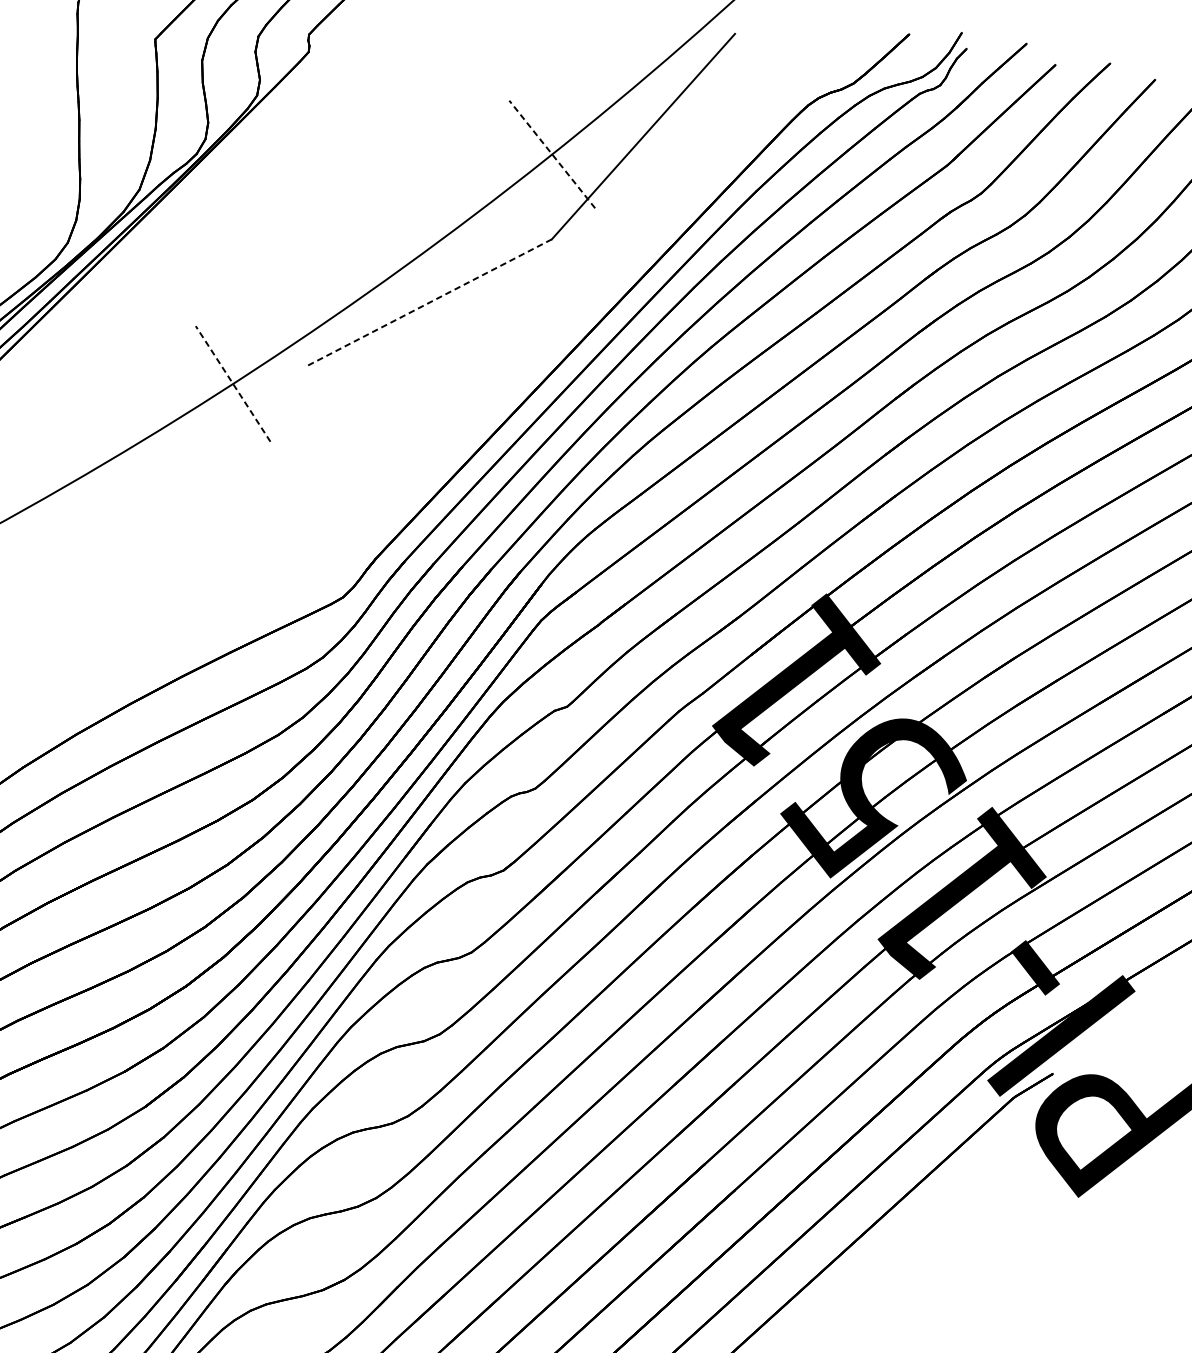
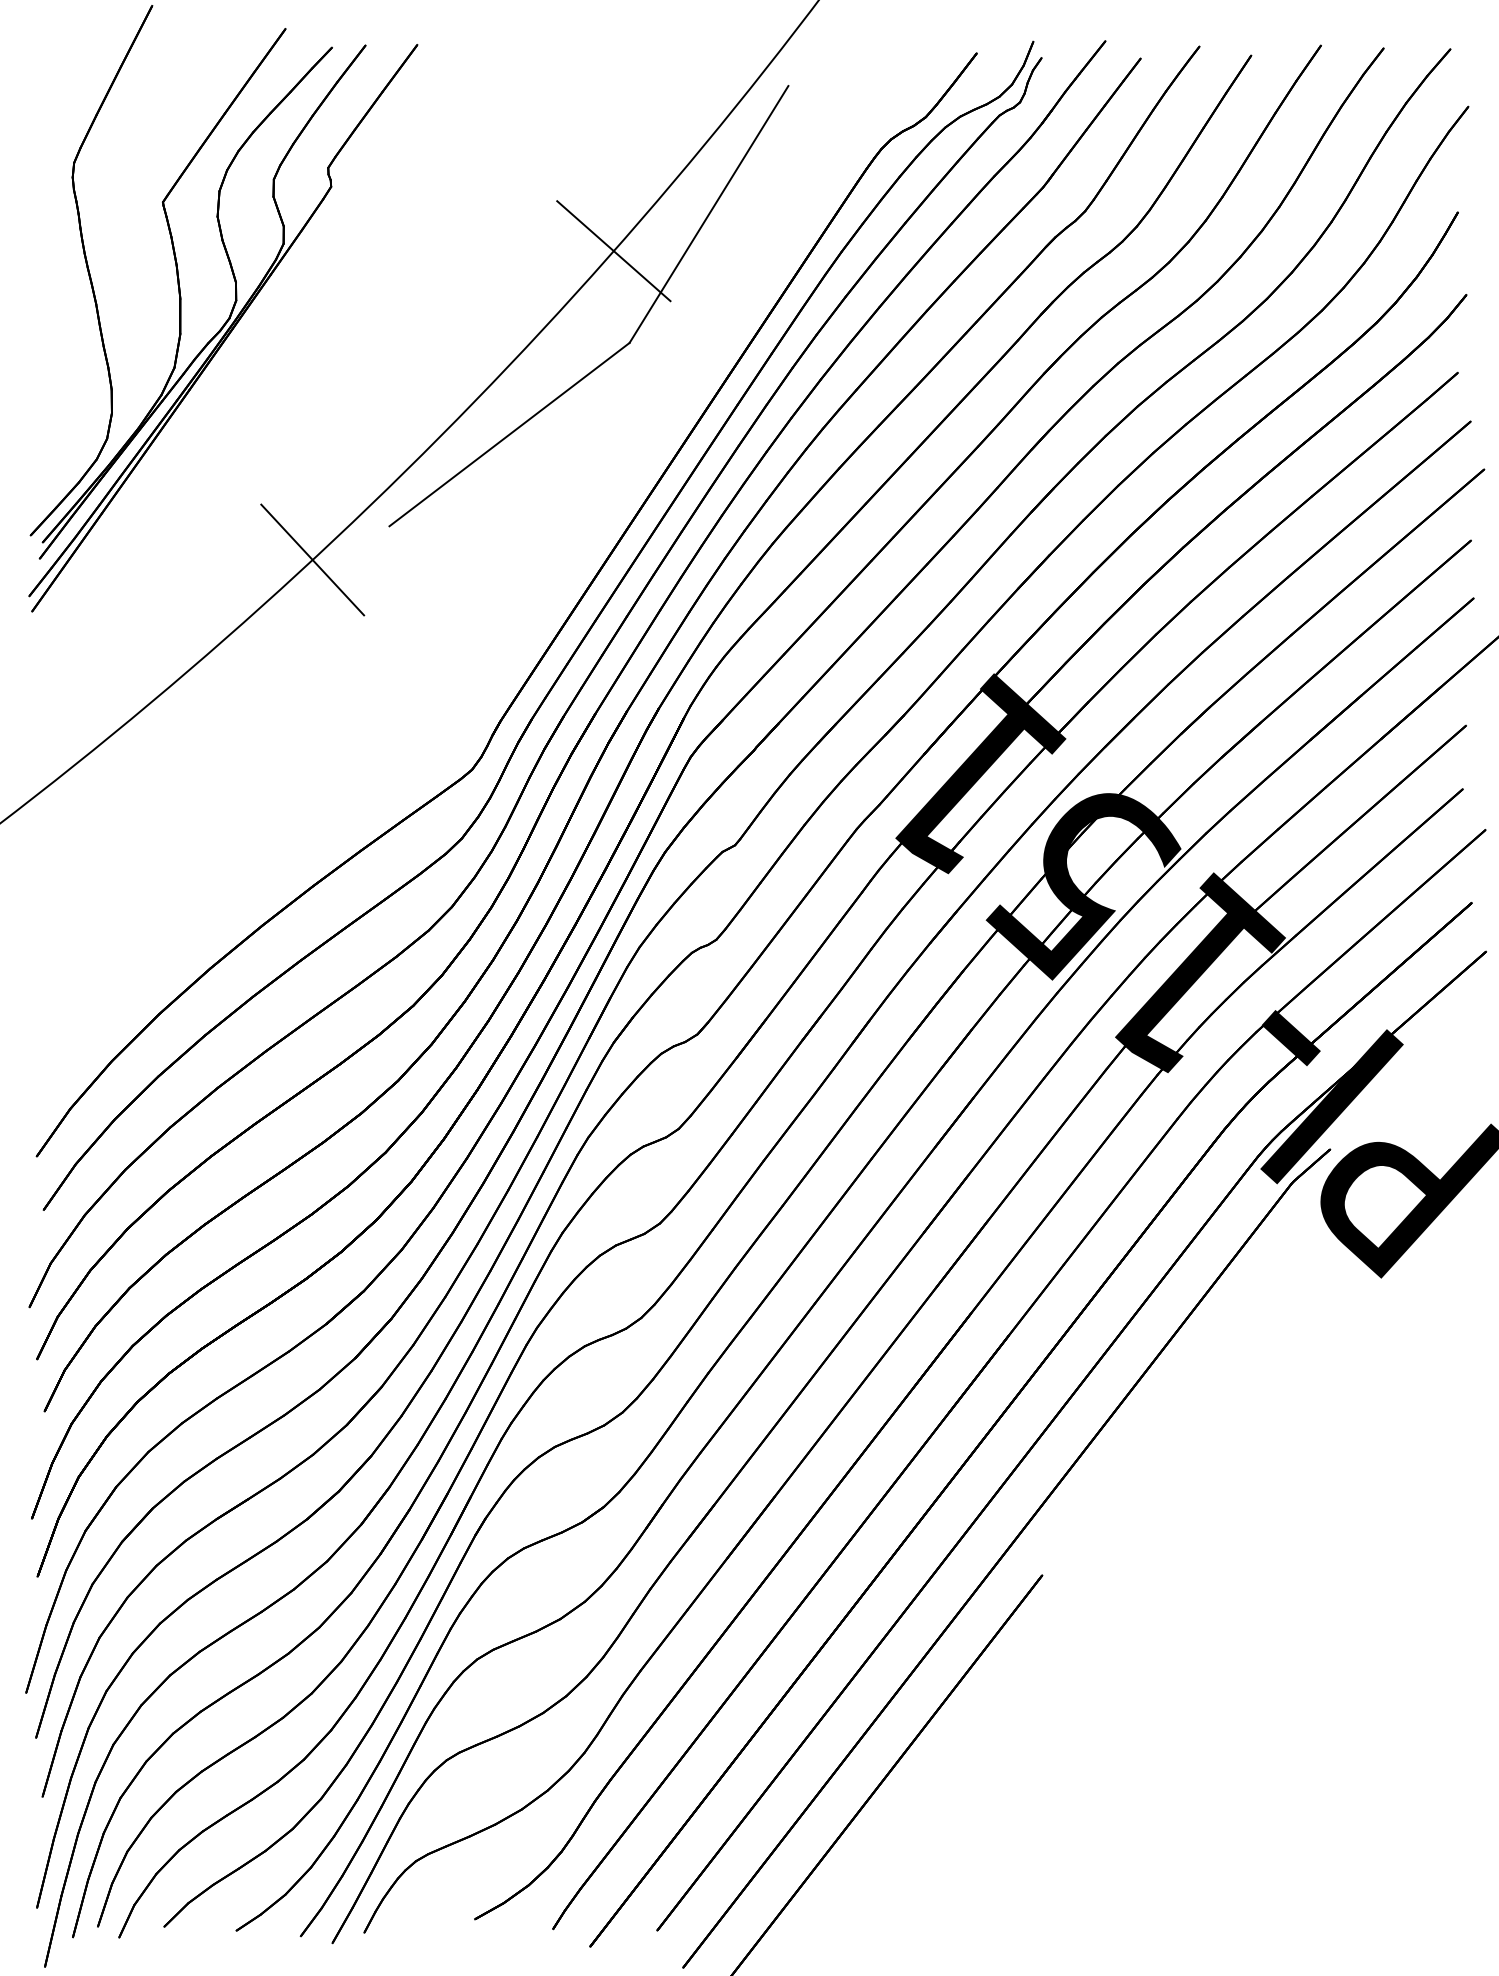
line: (551, 154) -> (613, 251), dashed -> solid
line: (429, 302) -> (509, 434), dashed -> solid
line: (232, 384) -> (312, 560), dashed -> solid

